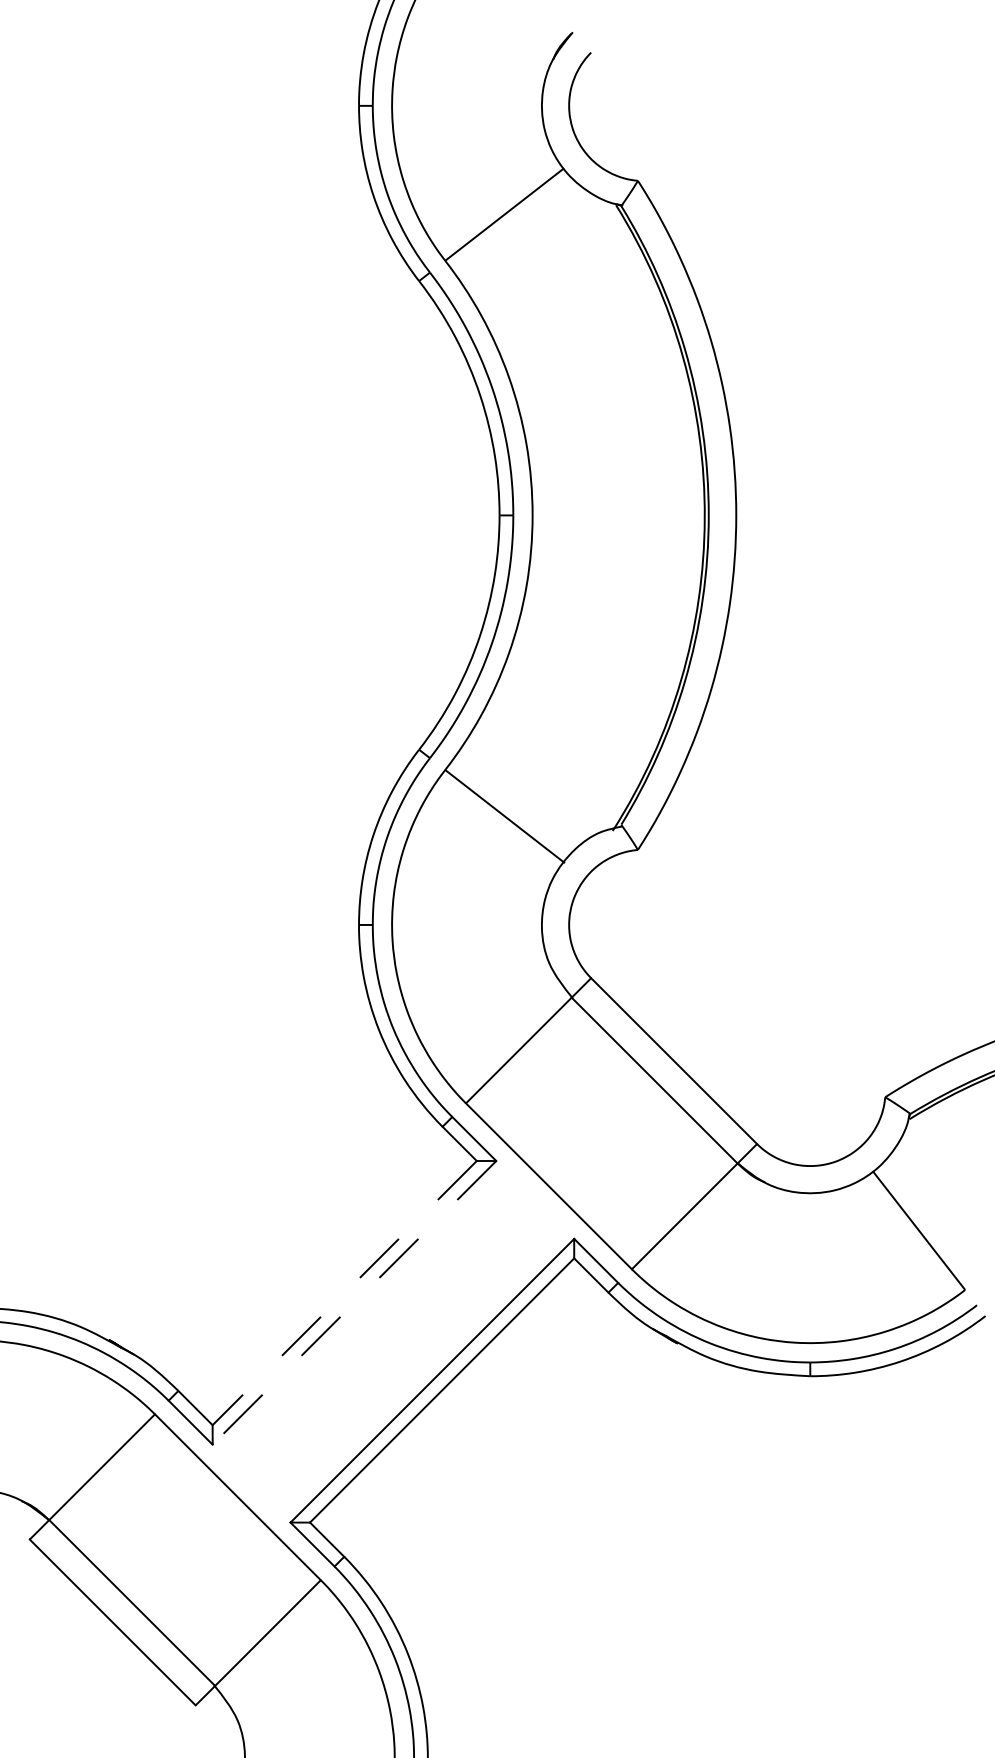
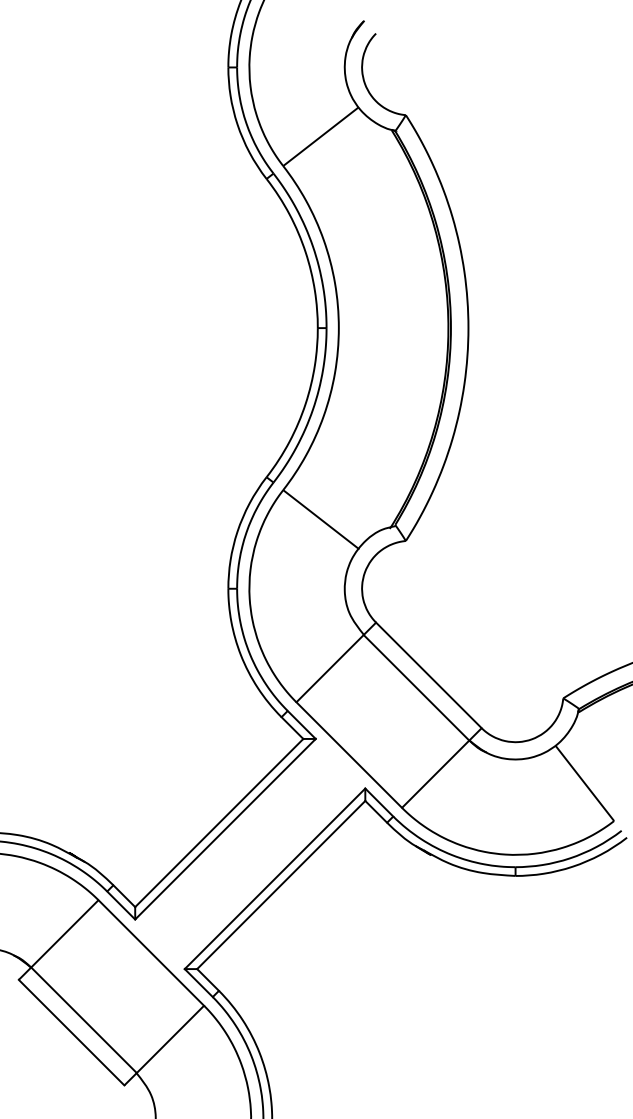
line: (345, 1293) -> (219, 823), dashed -> solid
line: (354, 1303) -> (225, 829), dashed -> solid

